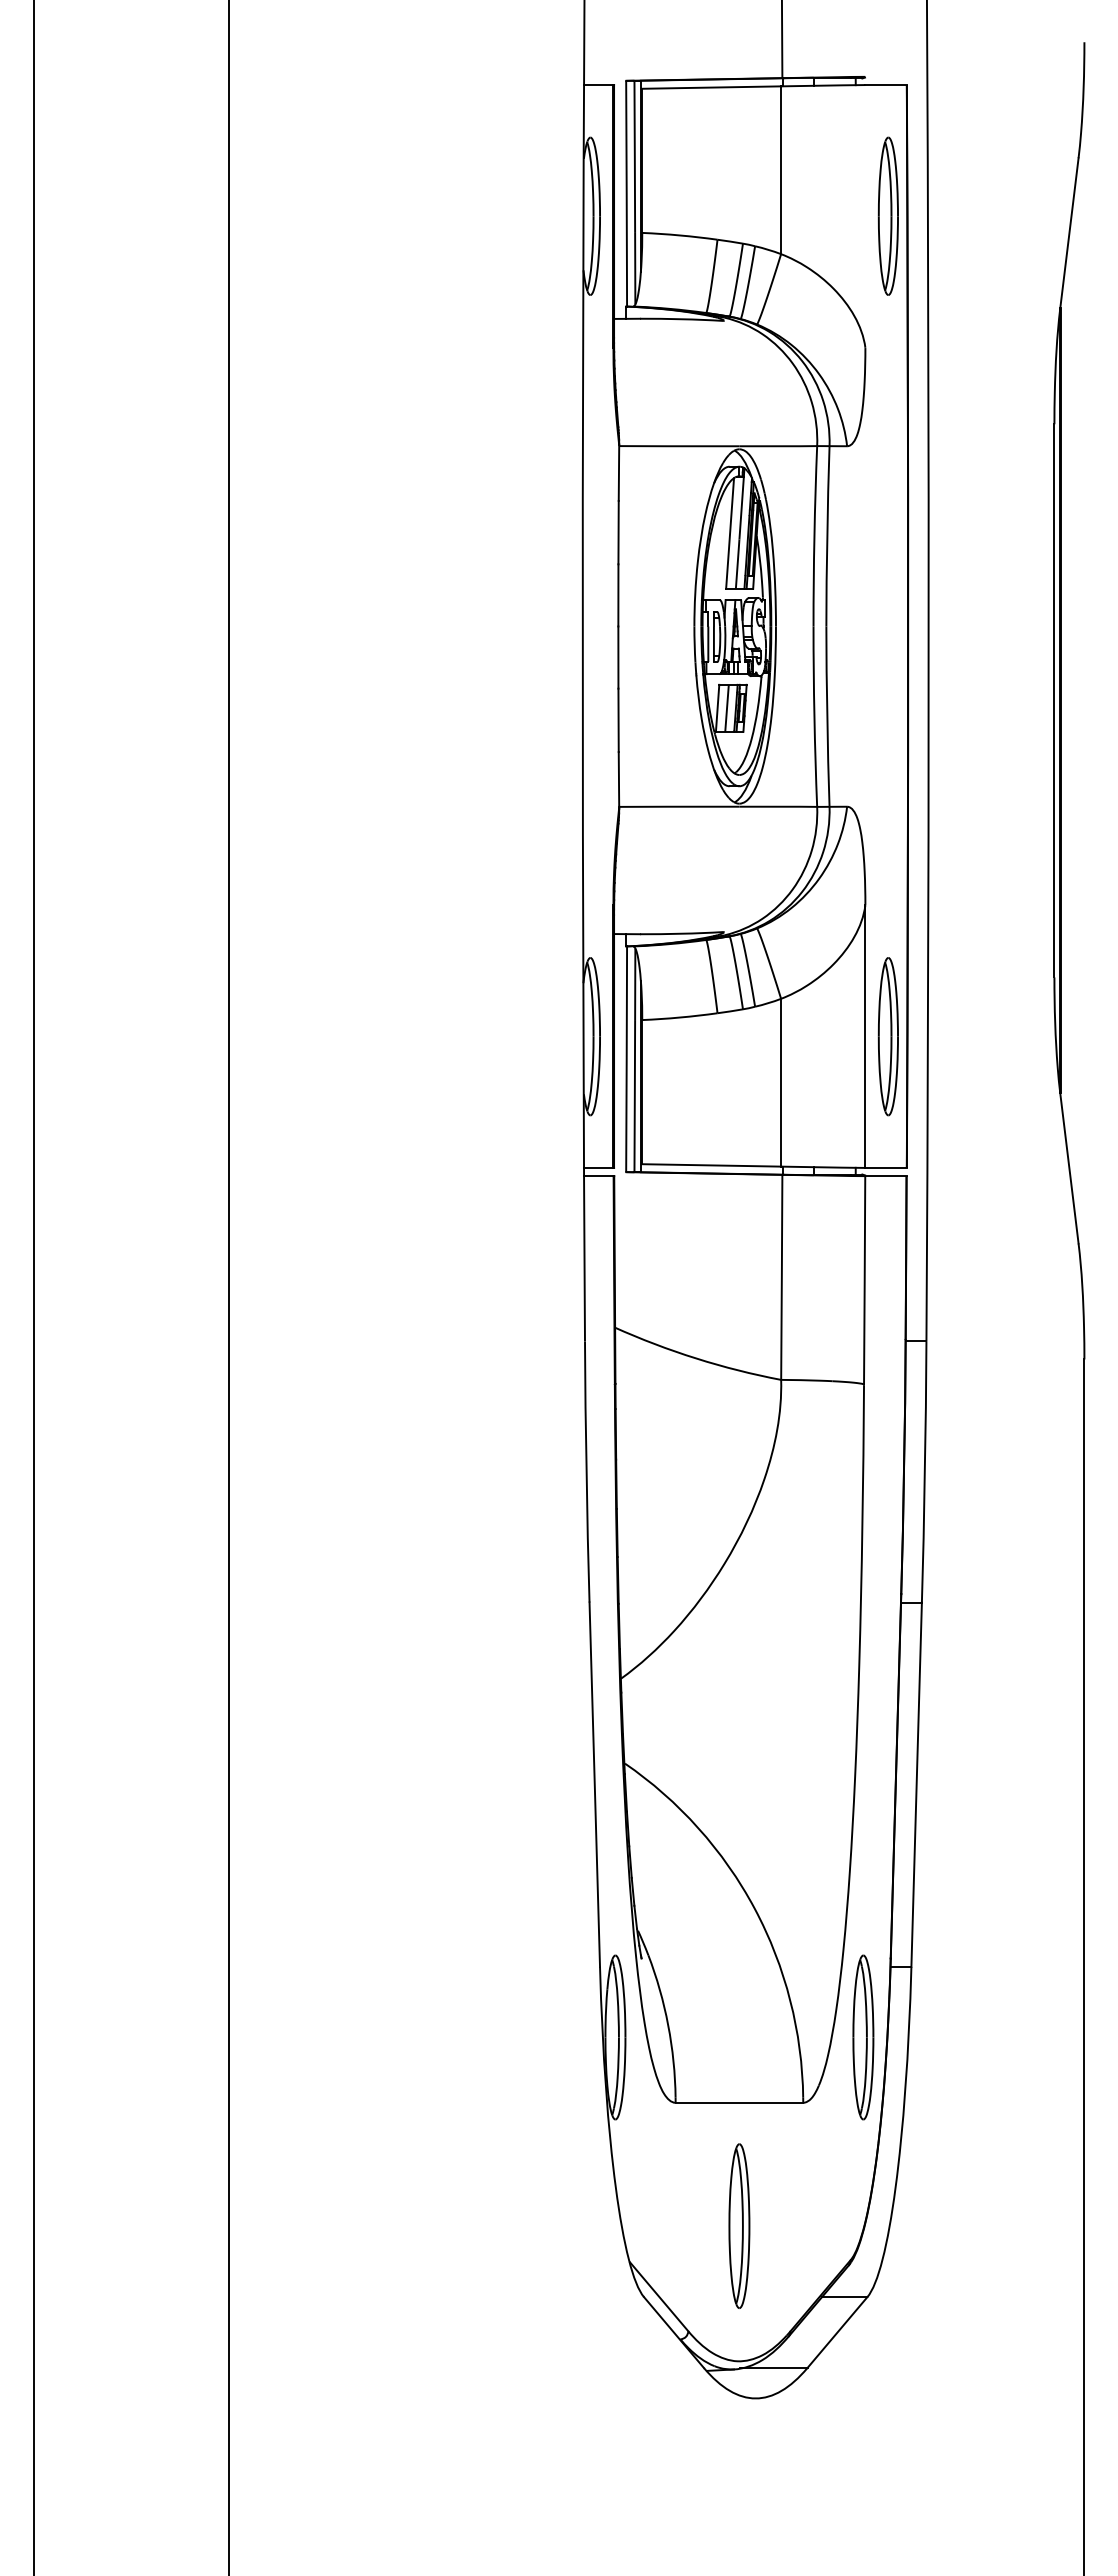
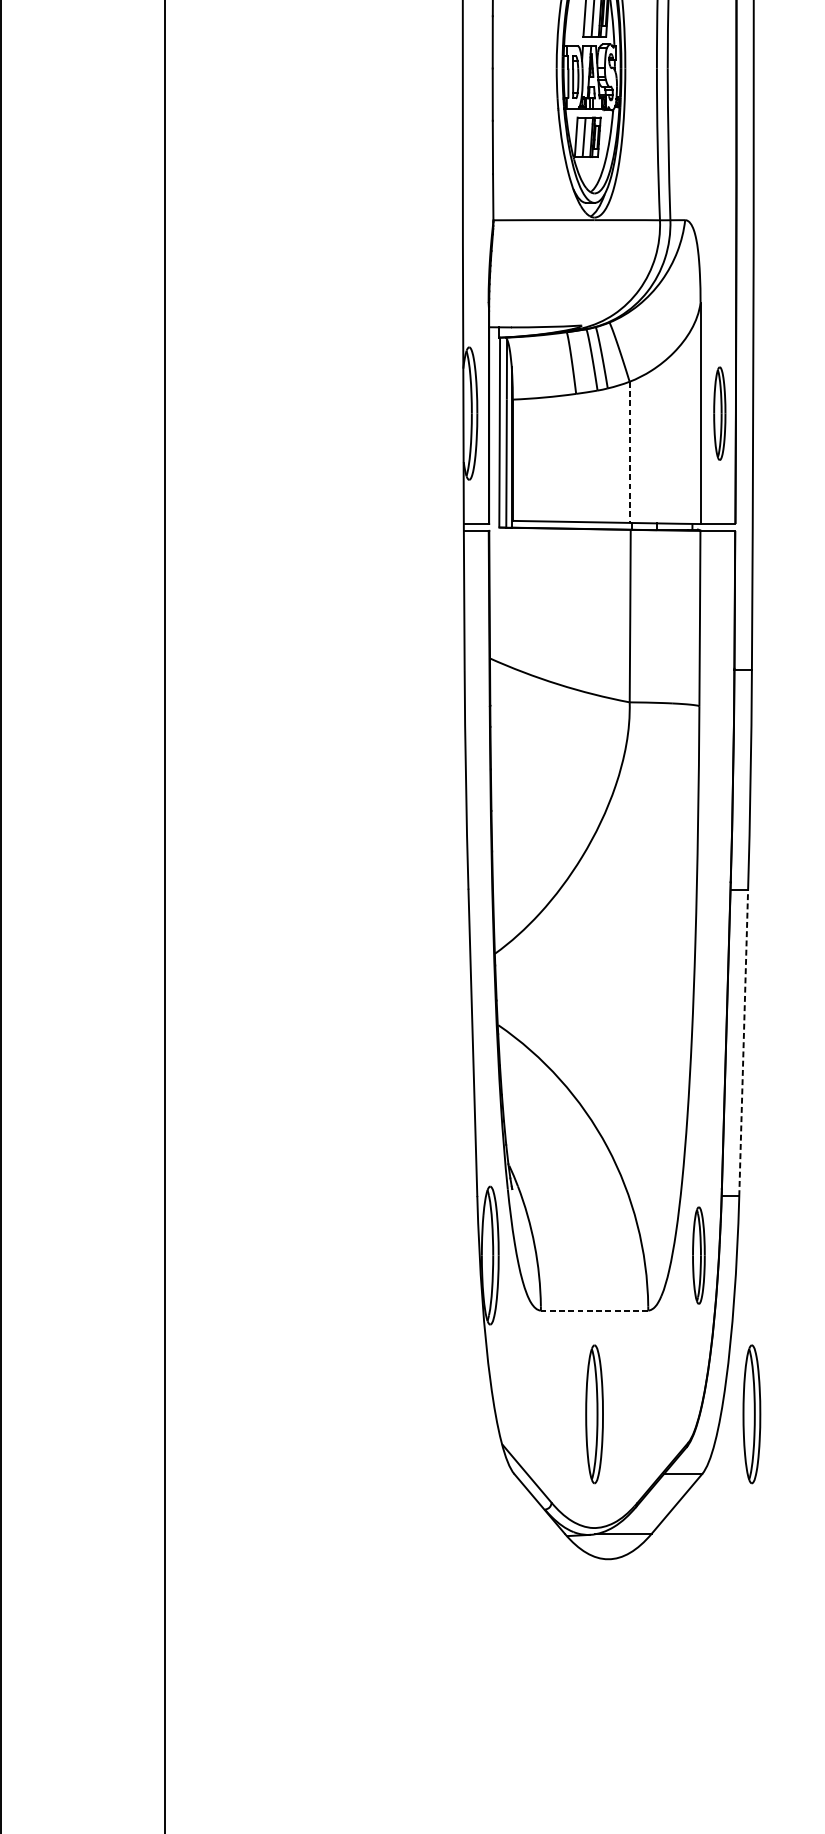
part: (887, 1036) -> (719, 413), size x0.7
line: (781, 1082) -> (629, 452), solid -> dashed
line: (916, 1784) -> (743, 1042), solid -> dashed
part: (863, 2037) -> (698, 1255), size x0.7
line: (739, 2102) -> (594, 1310), solid -> dashed
part: (926, 2225) -> (751, 1413), added

